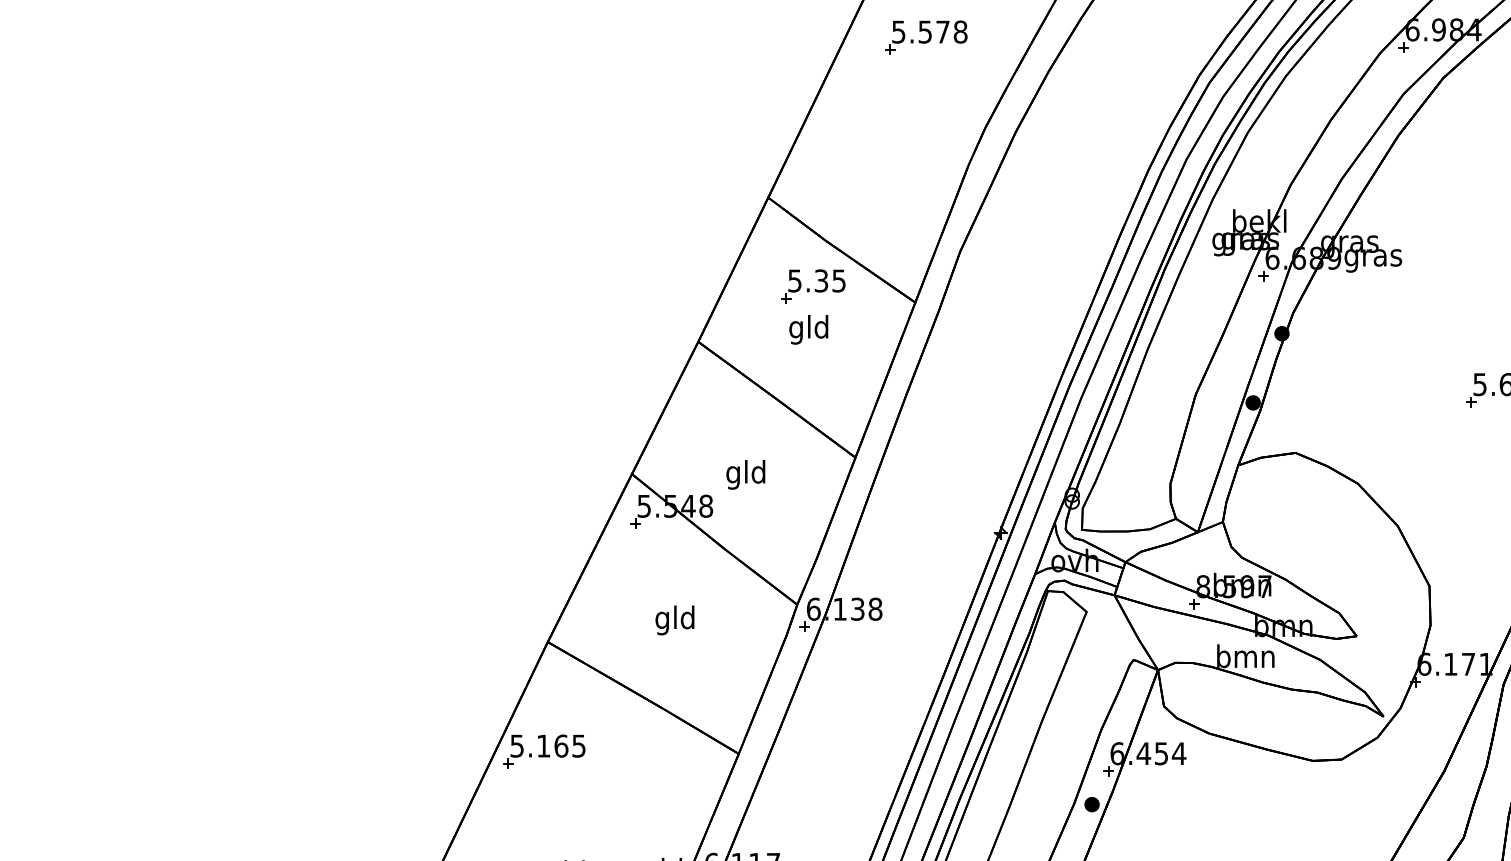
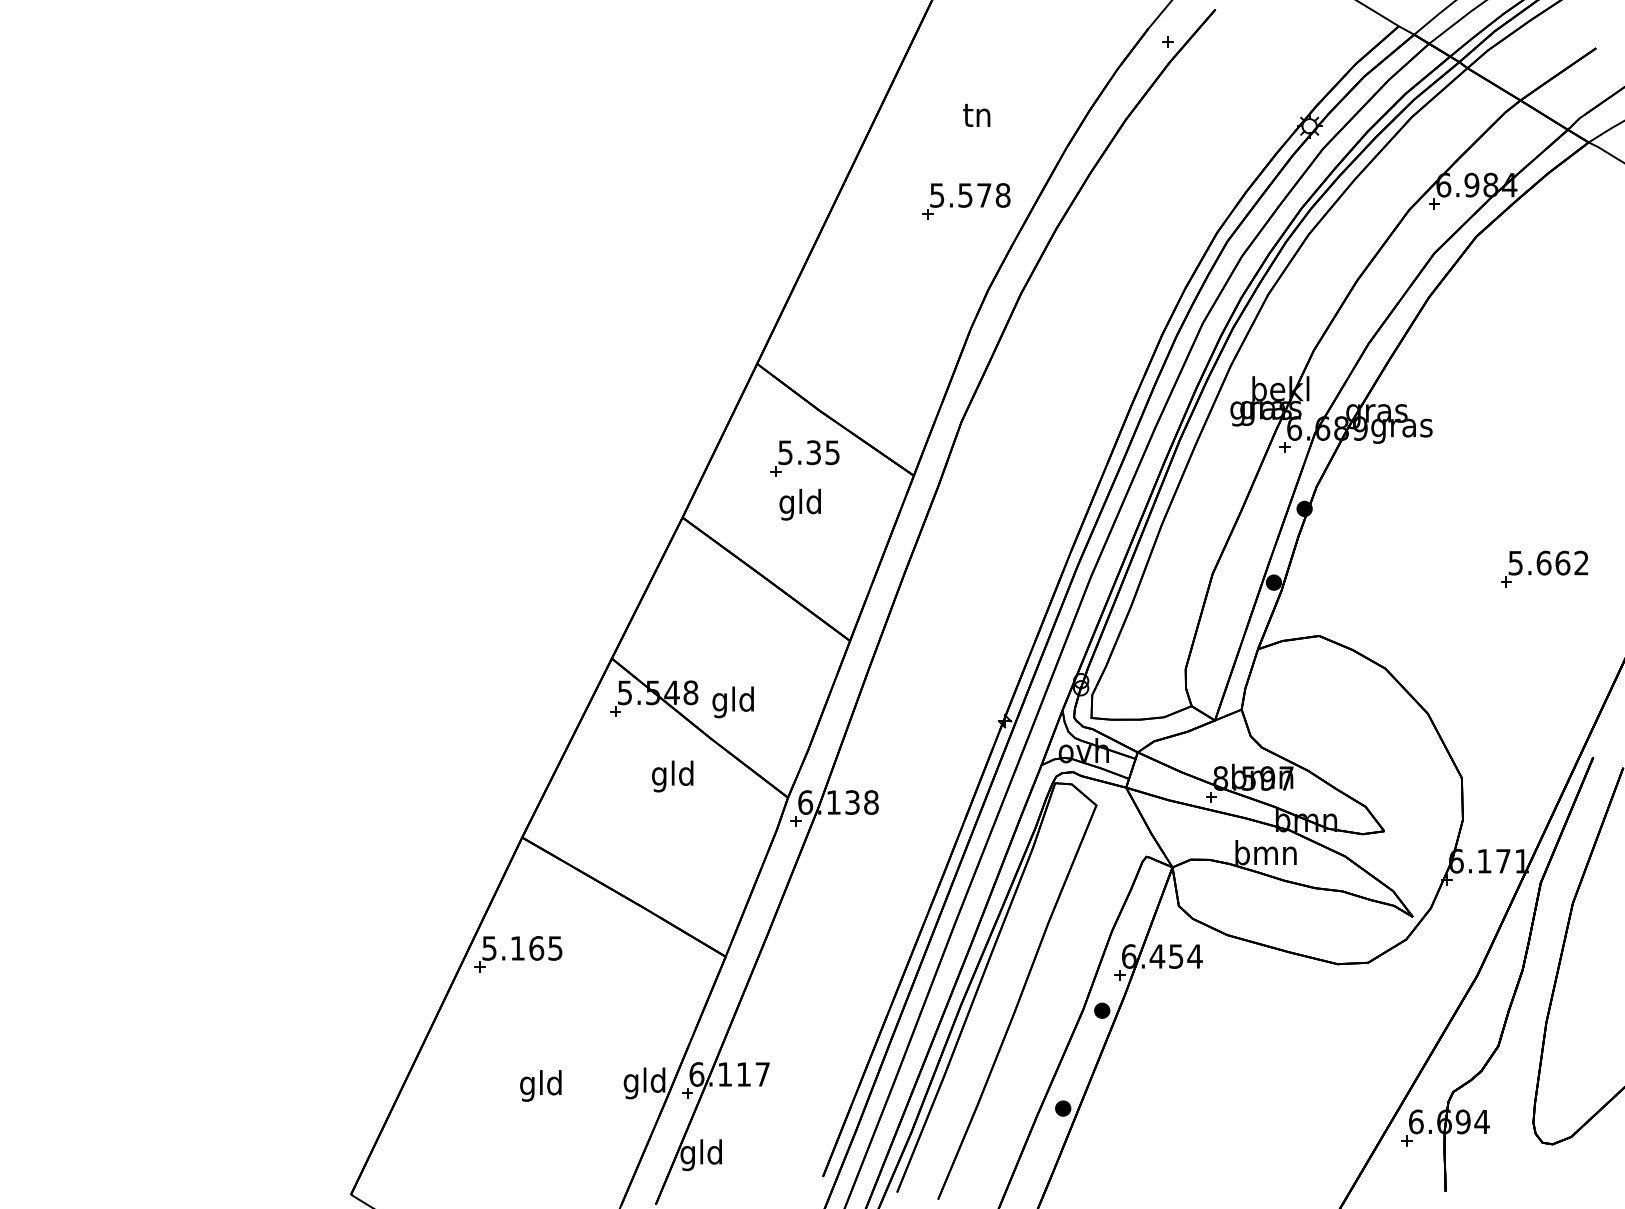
part: (926, 37) -> (966, 201), moved
text: (745, 475) -> (732, 702), moved
text: (674, 620) -> (672, 776), moved

